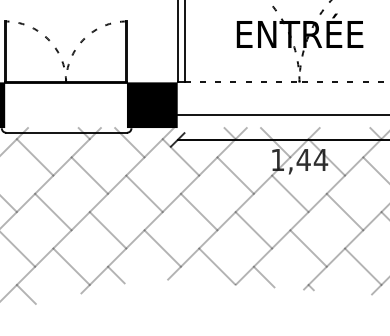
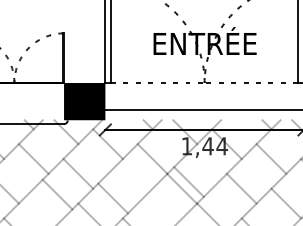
line: (290, 193) -> (189, 181), moved
line: (198, 211) -> (112, 198), moved
line: (107, 230) -> (57, 194), moved
line: (253, 230) -> (181, 189), moved

